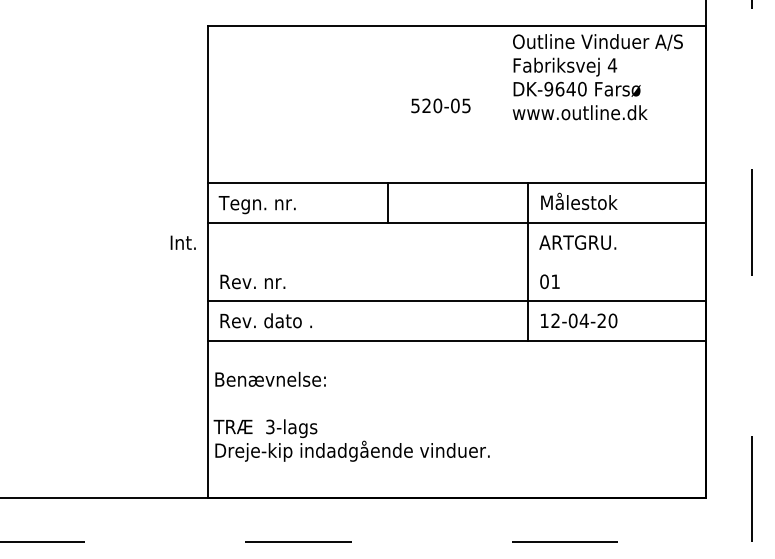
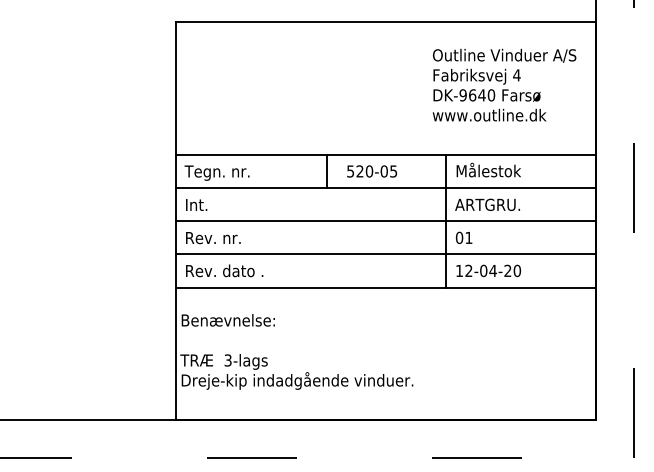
text: (597, 76) -> (504, 84), moved
text: (441, 105) -> (372, 171), moved
text: (183, 242) -> (196, 204), moved
line: (456, 262) -> (385, 221), added

